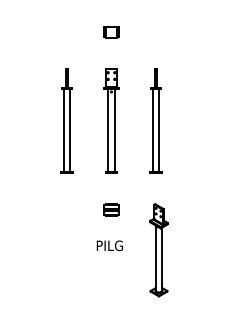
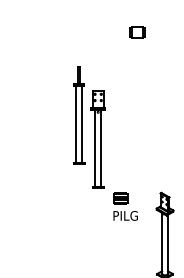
part: (111, 32) -> (137, 32), moved
part: (111, 120) -> (98, 138), moved
part: (155, 120) -> (161, 114), removed
text: (109, 245) -> (125, 215), moved

